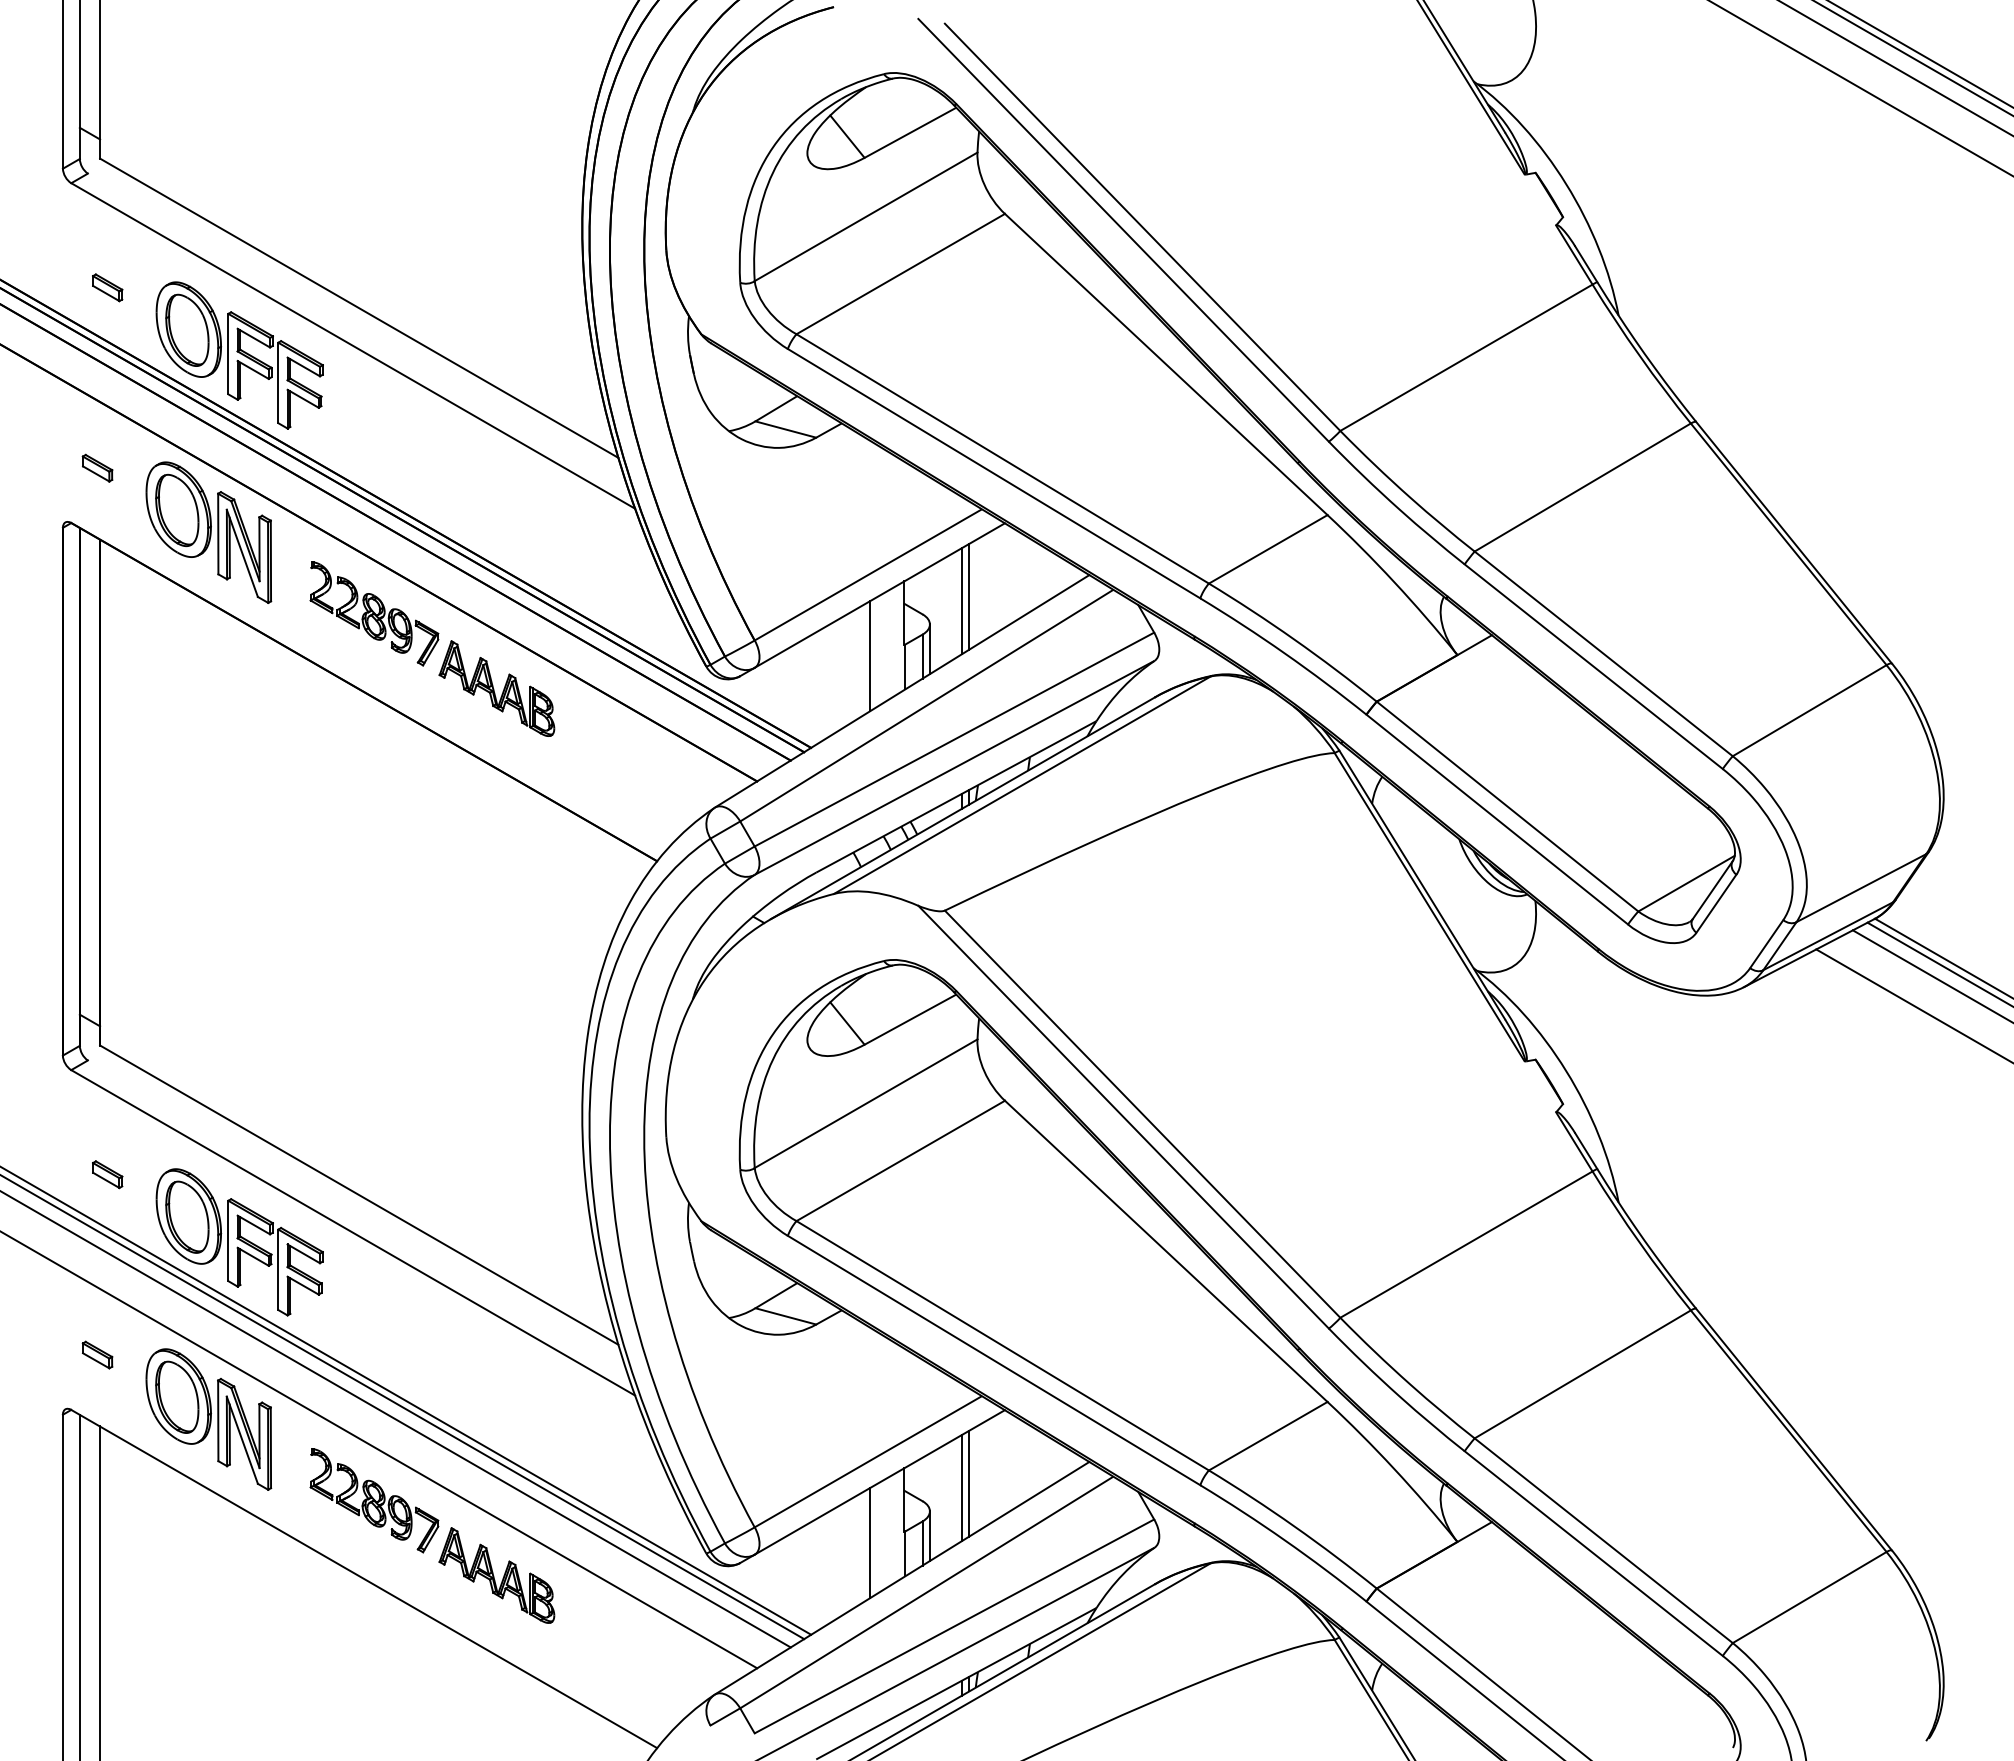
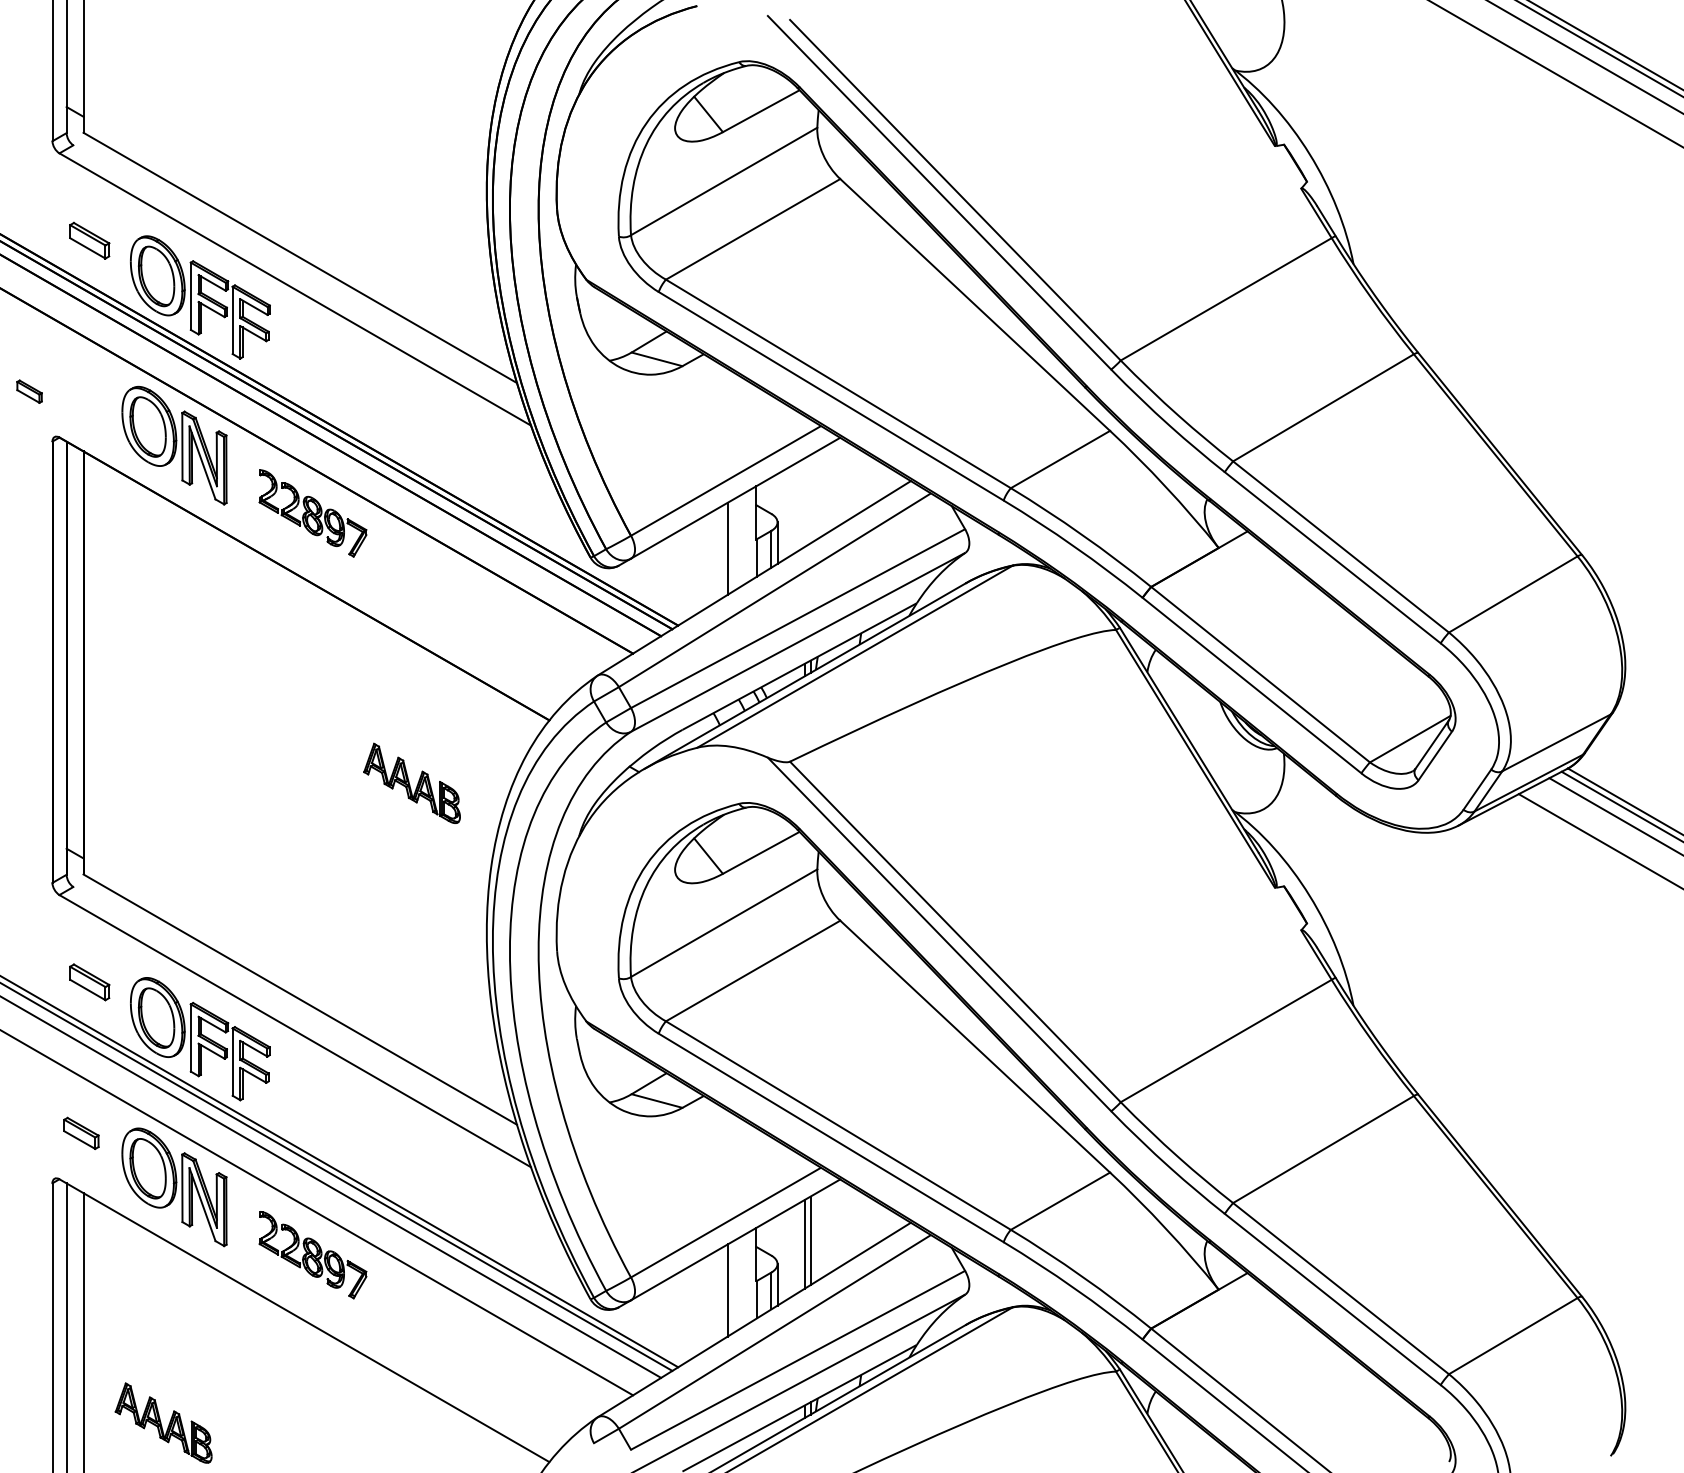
part: (107, 287) -> (89, 240), size x1.6
part: (97, 467) -> (29, 391), moved
line: (969, 596) -> (810, 498), removed
line: (962, 601) -> (804, 503), removed
part: (496, 688) -> (411, 783), moved
part: (107, 1174) -> (89, 982), size x1.6
part: (97, 1354) -> (81, 1132), size x1.4
part: (496, 1575) -> (163, 1423), moved

